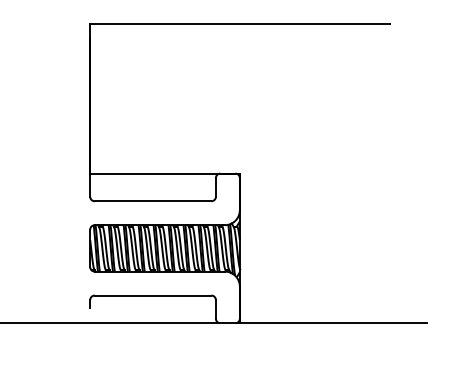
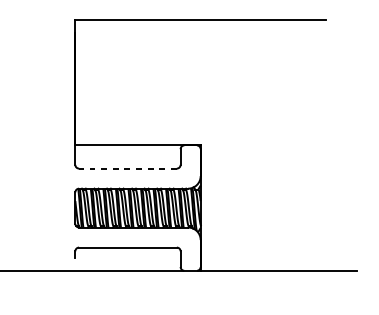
line: (152, 201) -> (127, 168), solid -> dashed

